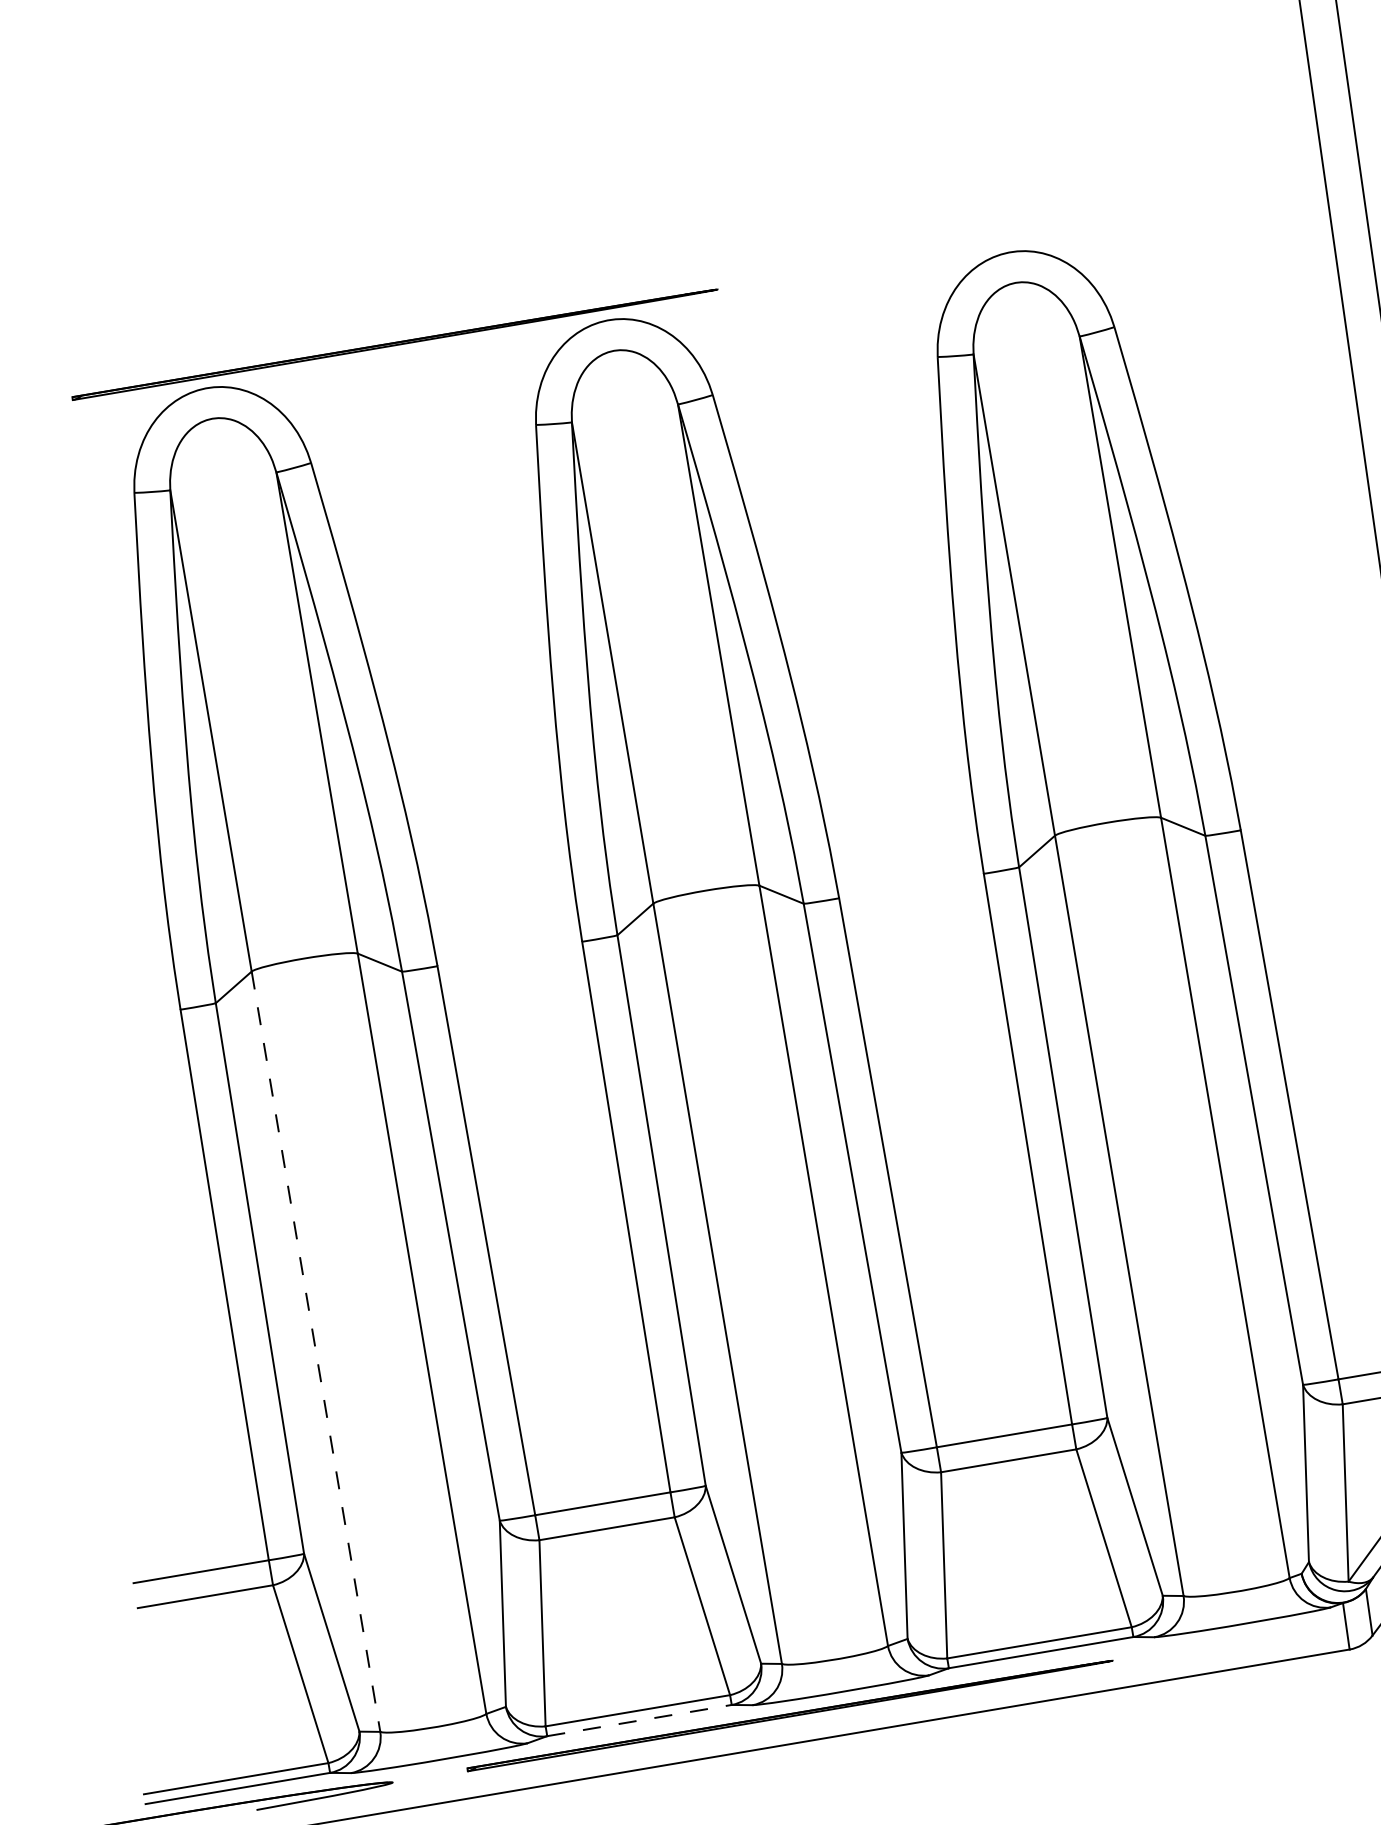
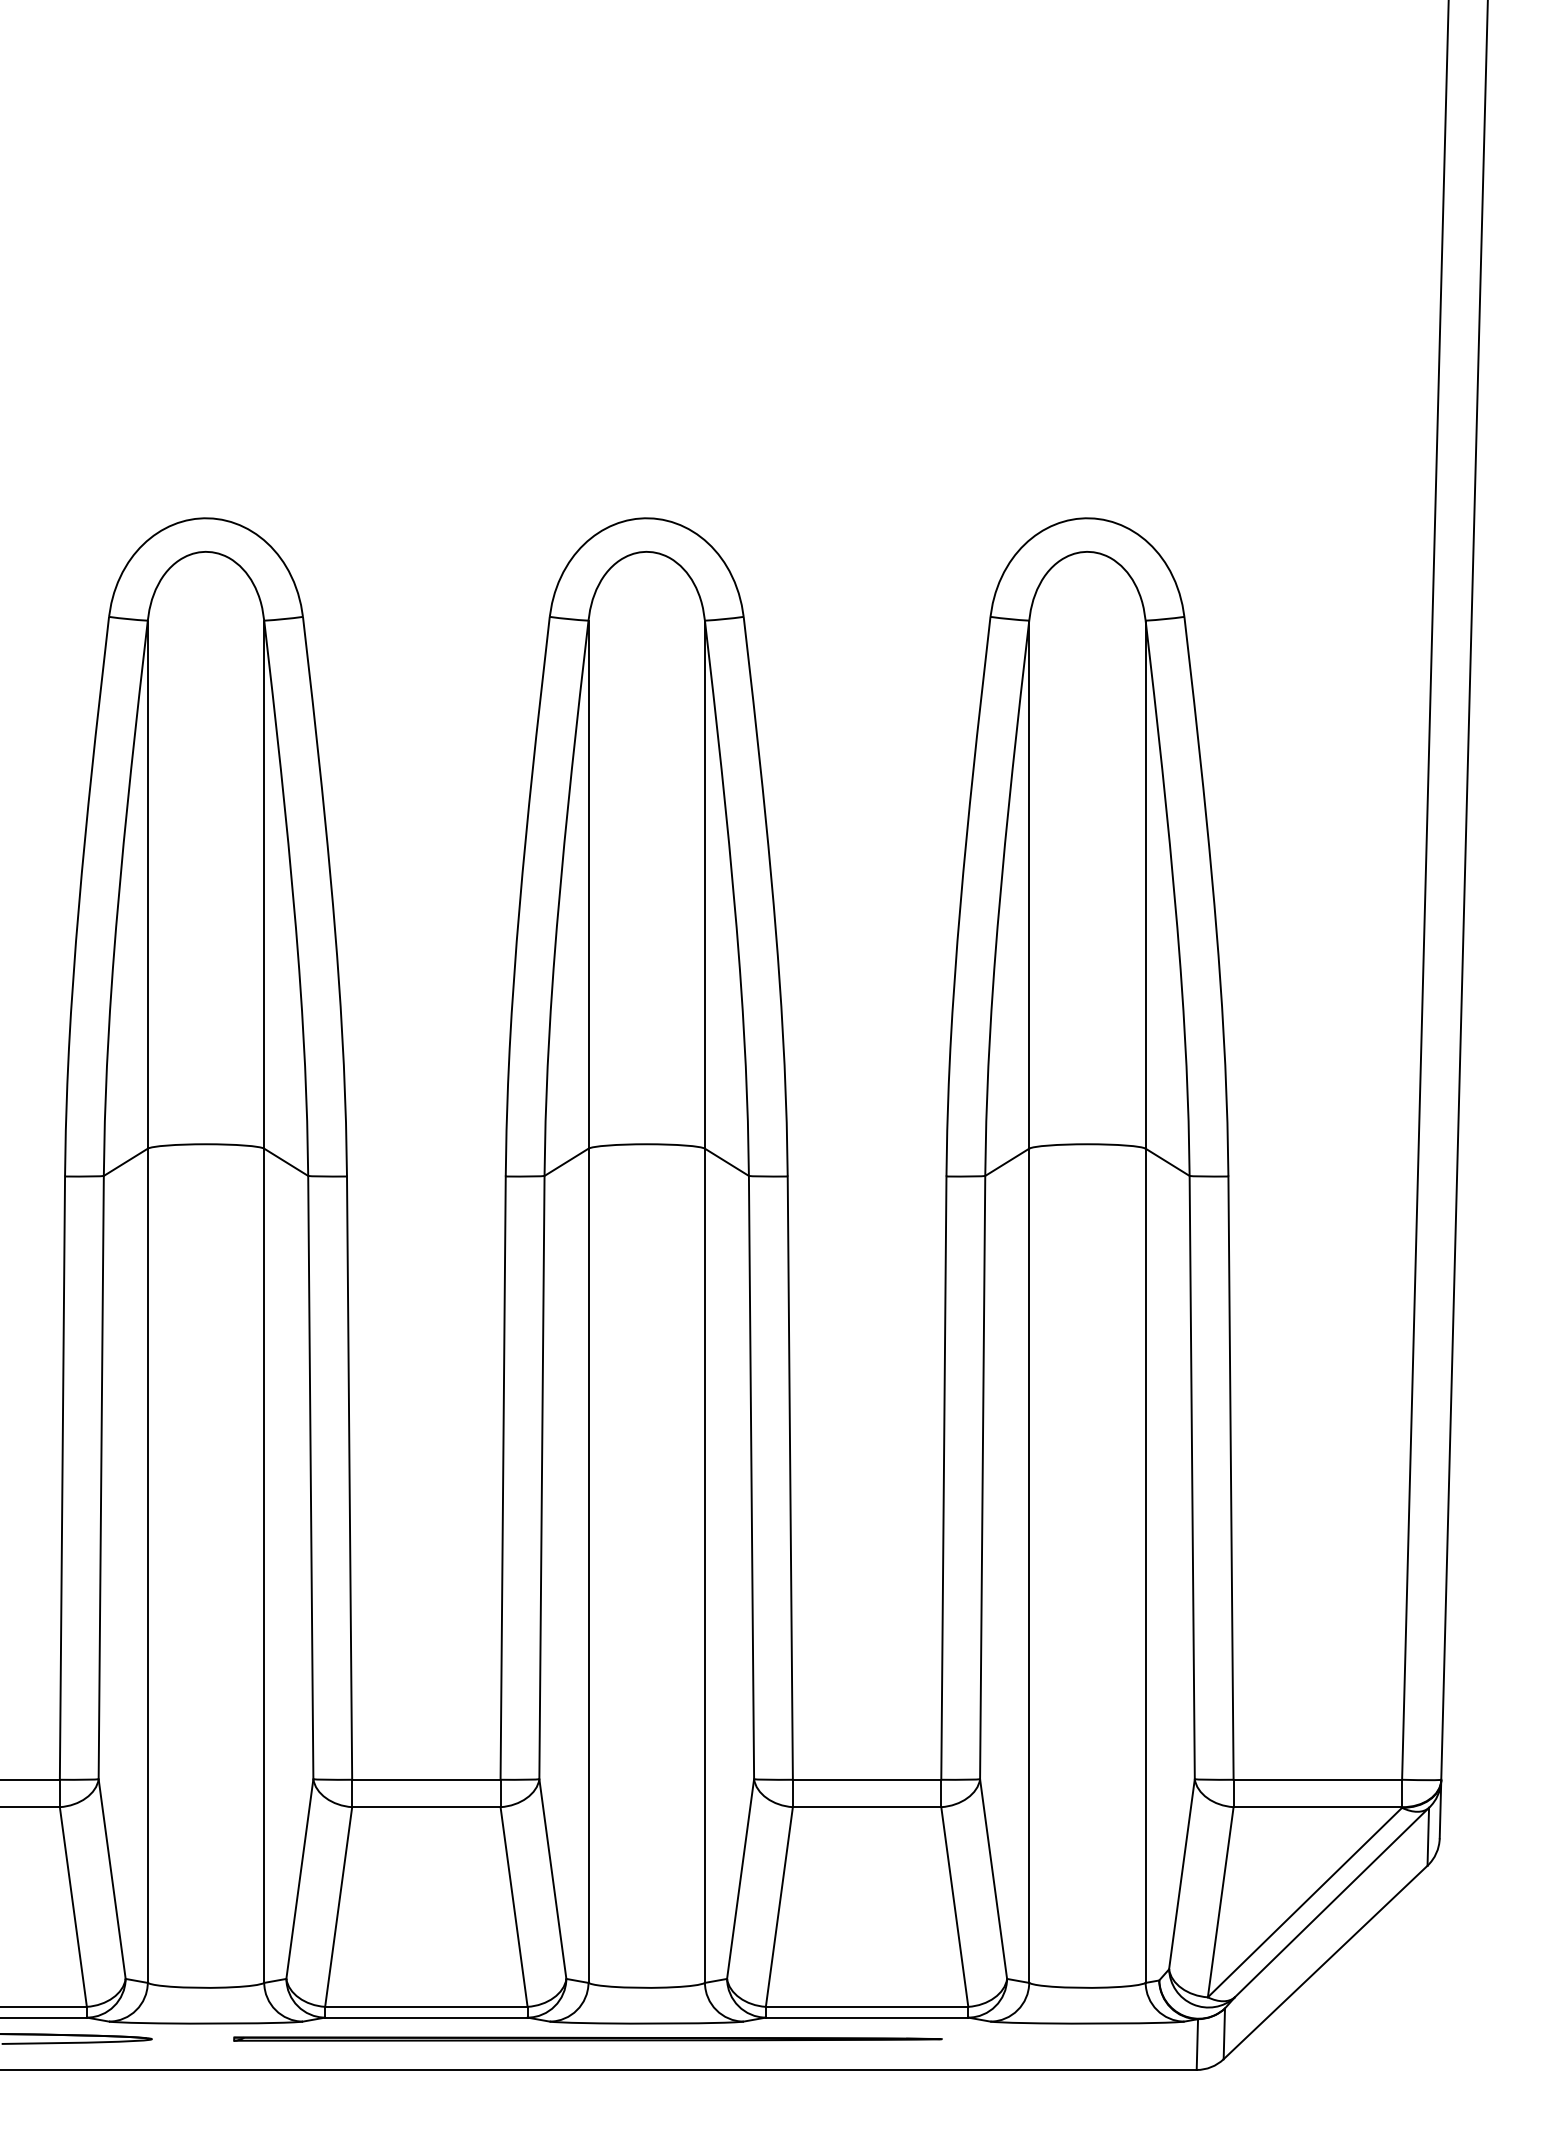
part: (394, 343) -> (413, 504), removed
line: (315, 1352) -> (147, 1566), dashed -> solid
line: (639, 1720) -> (426, 2017), dashed -> solid

